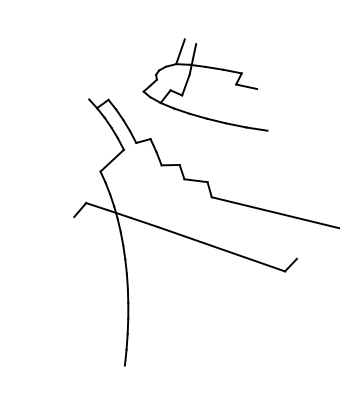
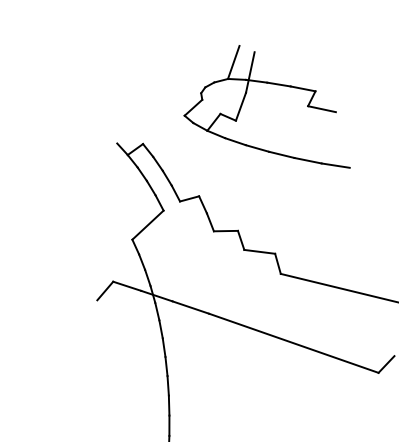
part: (207, 68) -> (269, 84), moved

